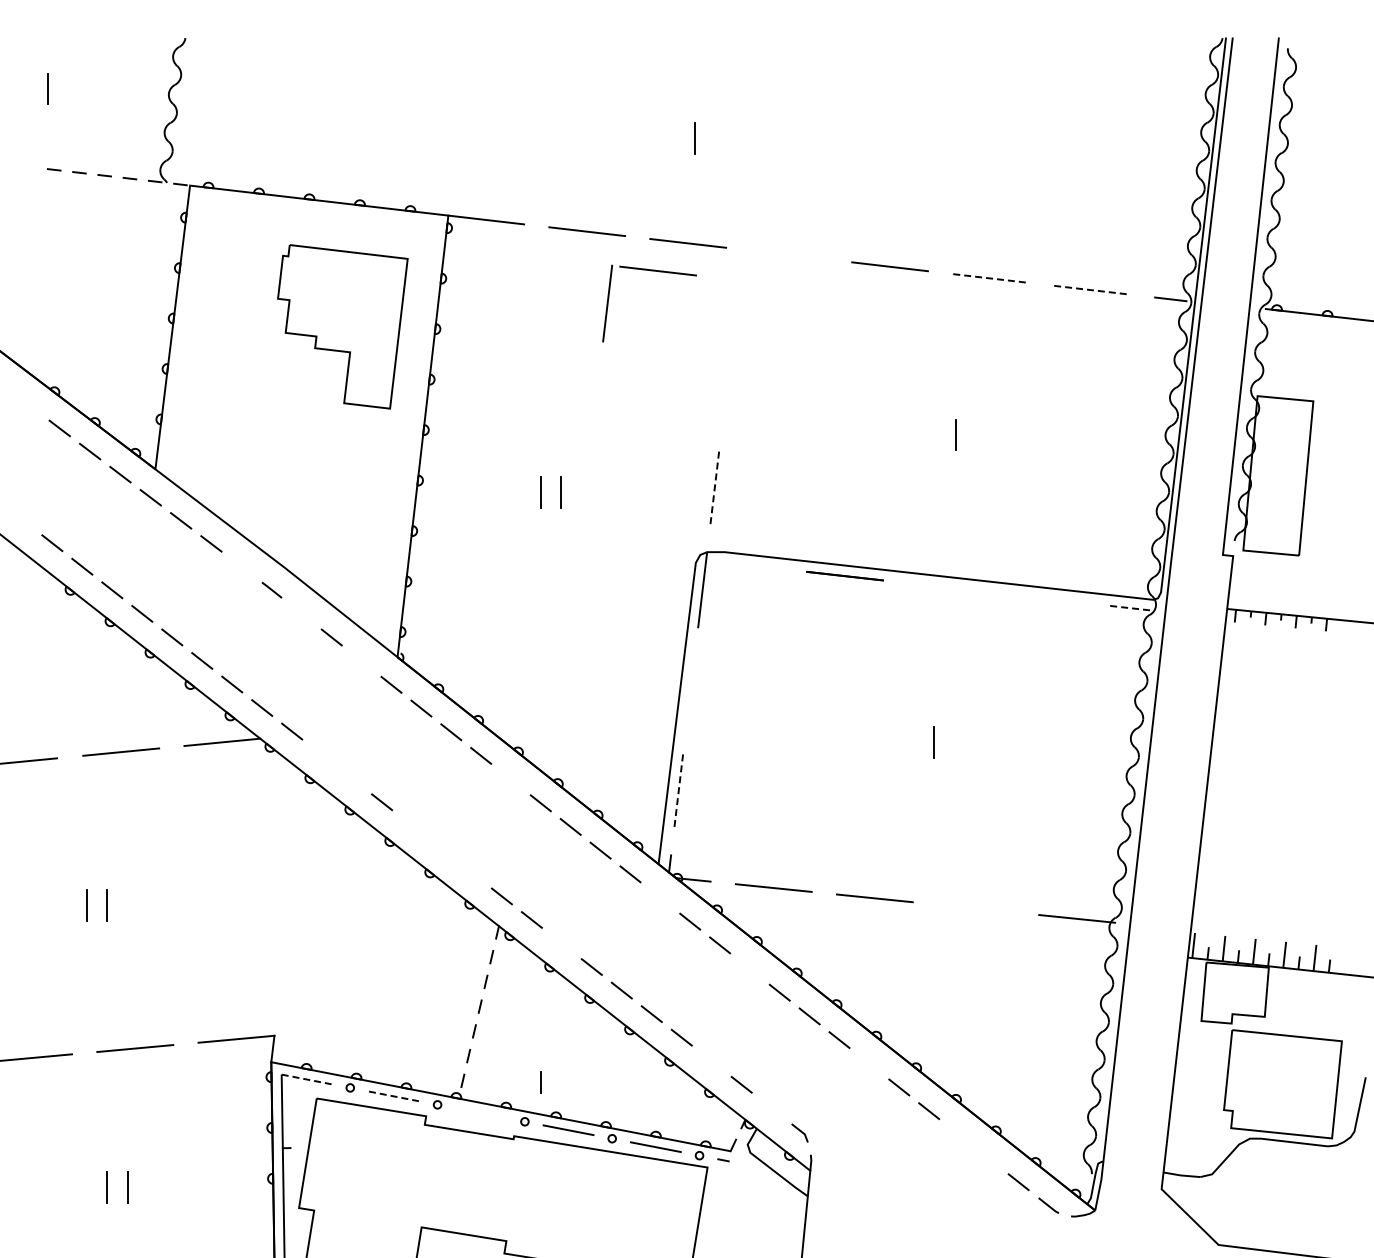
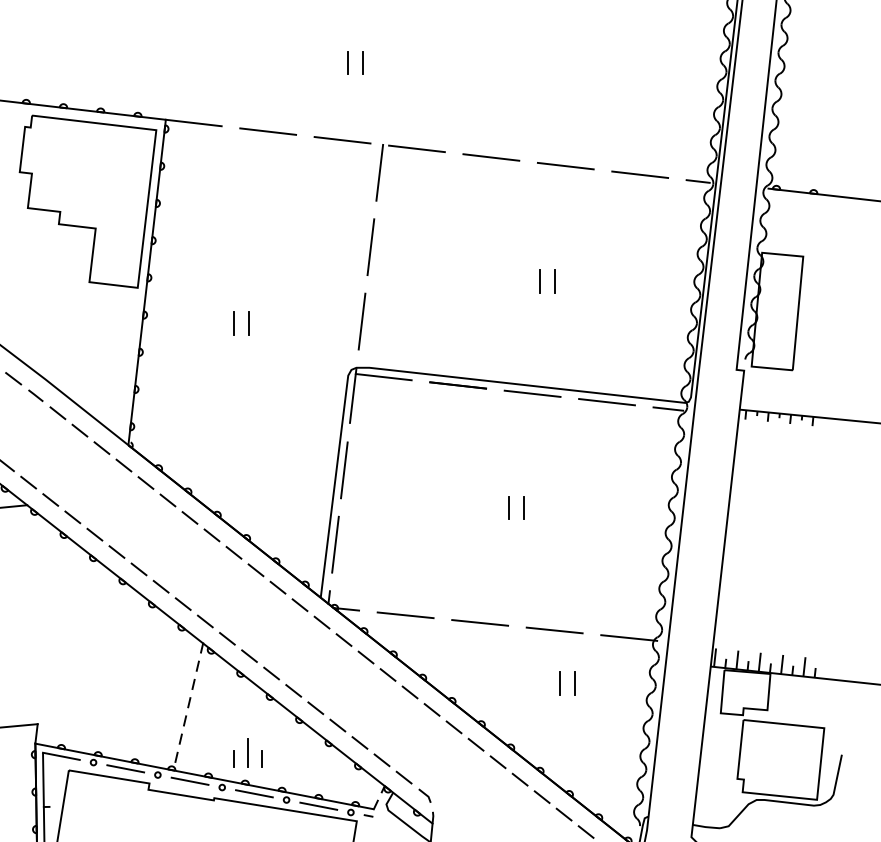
line: (715, 138) -> (362, 62), added
part: (650, 271) -> (411, 149), moved
line: (991, 278) -> (566, 166), dashed -> solid
line: (1092, 290) -> (640, 174), dashed -> solid
part: (342, 326) -> (87, 201), size x1.43
line: (726, 388) -> (370, 247), added
line: (976, 434) -> (555, 281), added
line: (714, 489) -> (361, 321), dashed -> solid
line: (743, 564) -> (383, 376), added
line: (241, 566) -> (13, 378), added
line: (945, 587) -> (532, 393), added
line: (1046, 598) -> (606, 401), added
line: (1130, 608) -> (668, 409), dashed -> solid
line: (301, 613) -> (57, 412), added
line: (361, 661) -> (101, 448), added
line: (690, 691) -> (344, 470), added
line: (913, 742) -> (508, 508), added
line: (322, 754) -> (73, 516), added
line: (352, 778) -> (95, 534), added
line: (510, 779) -> (211, 535), added
line: (678, 792) -> (335, 544), dashed -> solid
line: (412, 825) -> (139, 569), added
line: (442, 849) -> (161, 586), added
line: (471, 872) -> (182, 603), added
line: (660, 897) -> (322, 622), added
line: (975, 908) -> (554, 630), added
line: (561, 943) -> (249, 656), added
line: (749, 968) -> (387, 674), added
line: (983, 980) -> (560, 683), added
line: (1003, 980) -> (574, 683), added
line: (711, 1061) -> (359, 743), added
line: (869, 1063) -> (476, 744), added
line: (559, 1074) -> (247, 752), added
line: (307, 1079) -> (62, 756), dashed -> solid
line: (578, 1082) -> (261, 758), added
line: (394, 1096) -> (126, 768), dashed -> solid
line: (771, 1108) -> (403, 777), added
line: (481, 1113) -> (190, 781), added
line: (959, 1134) -> (542, 796), added
line: (988, 1158) -> (563, 814), added

